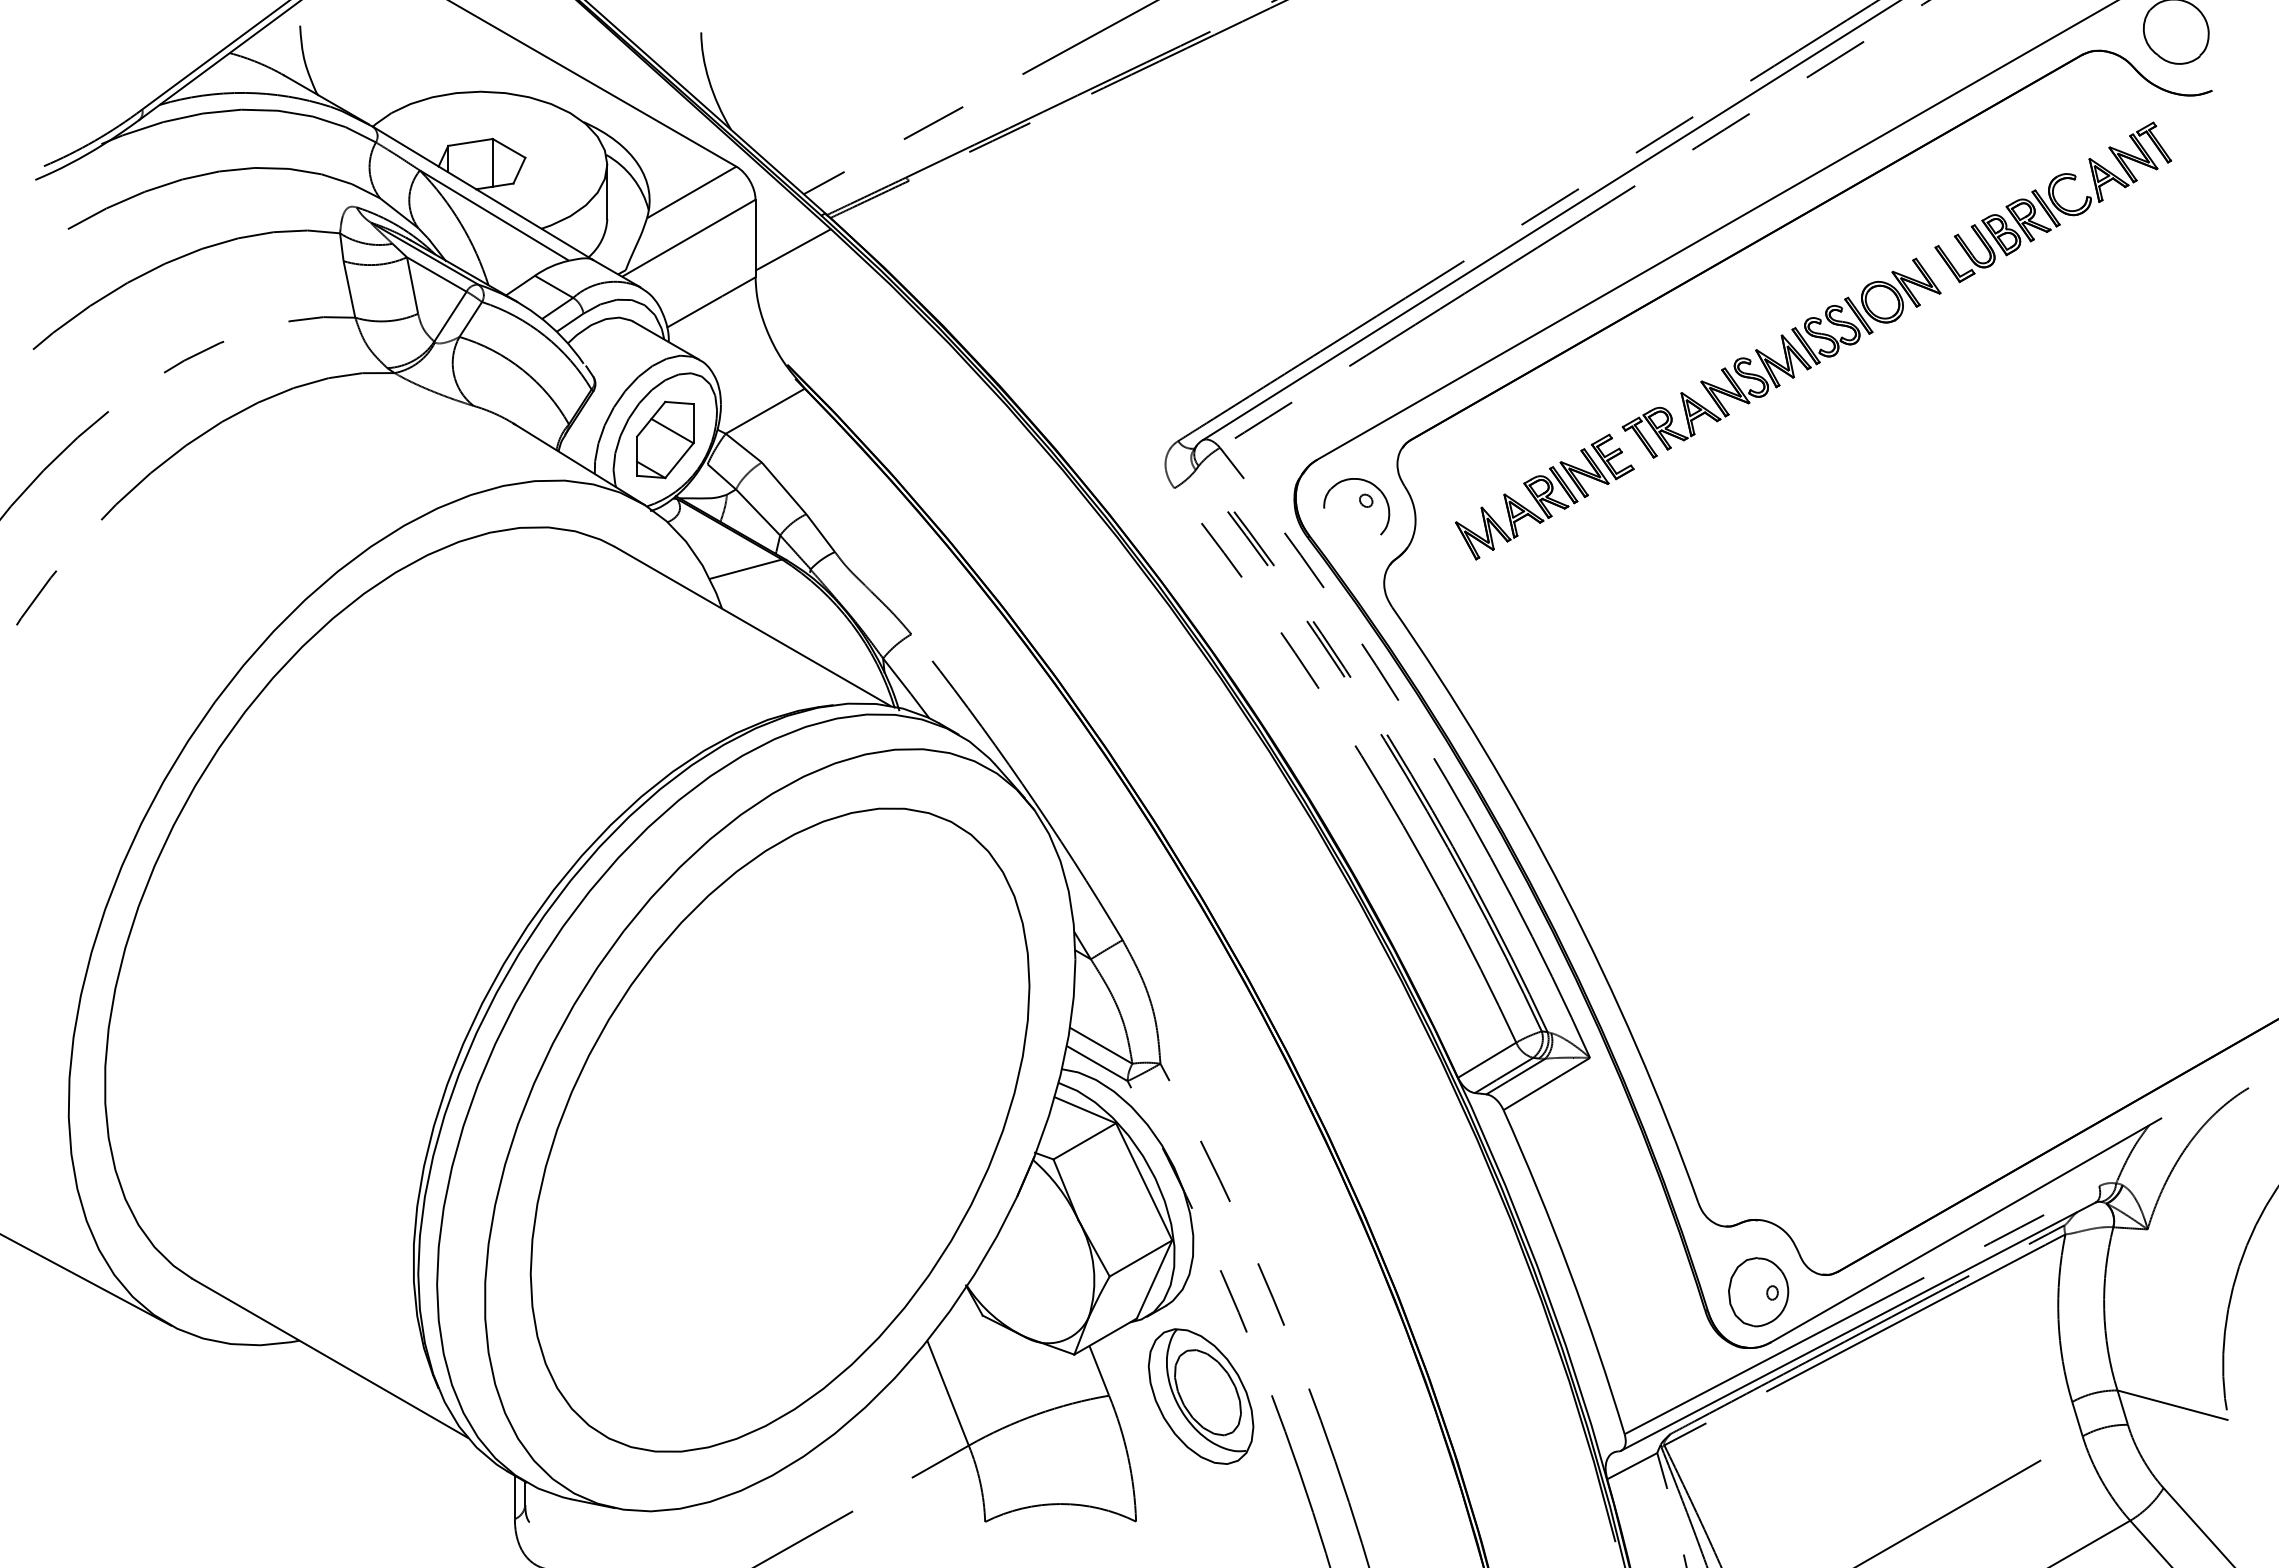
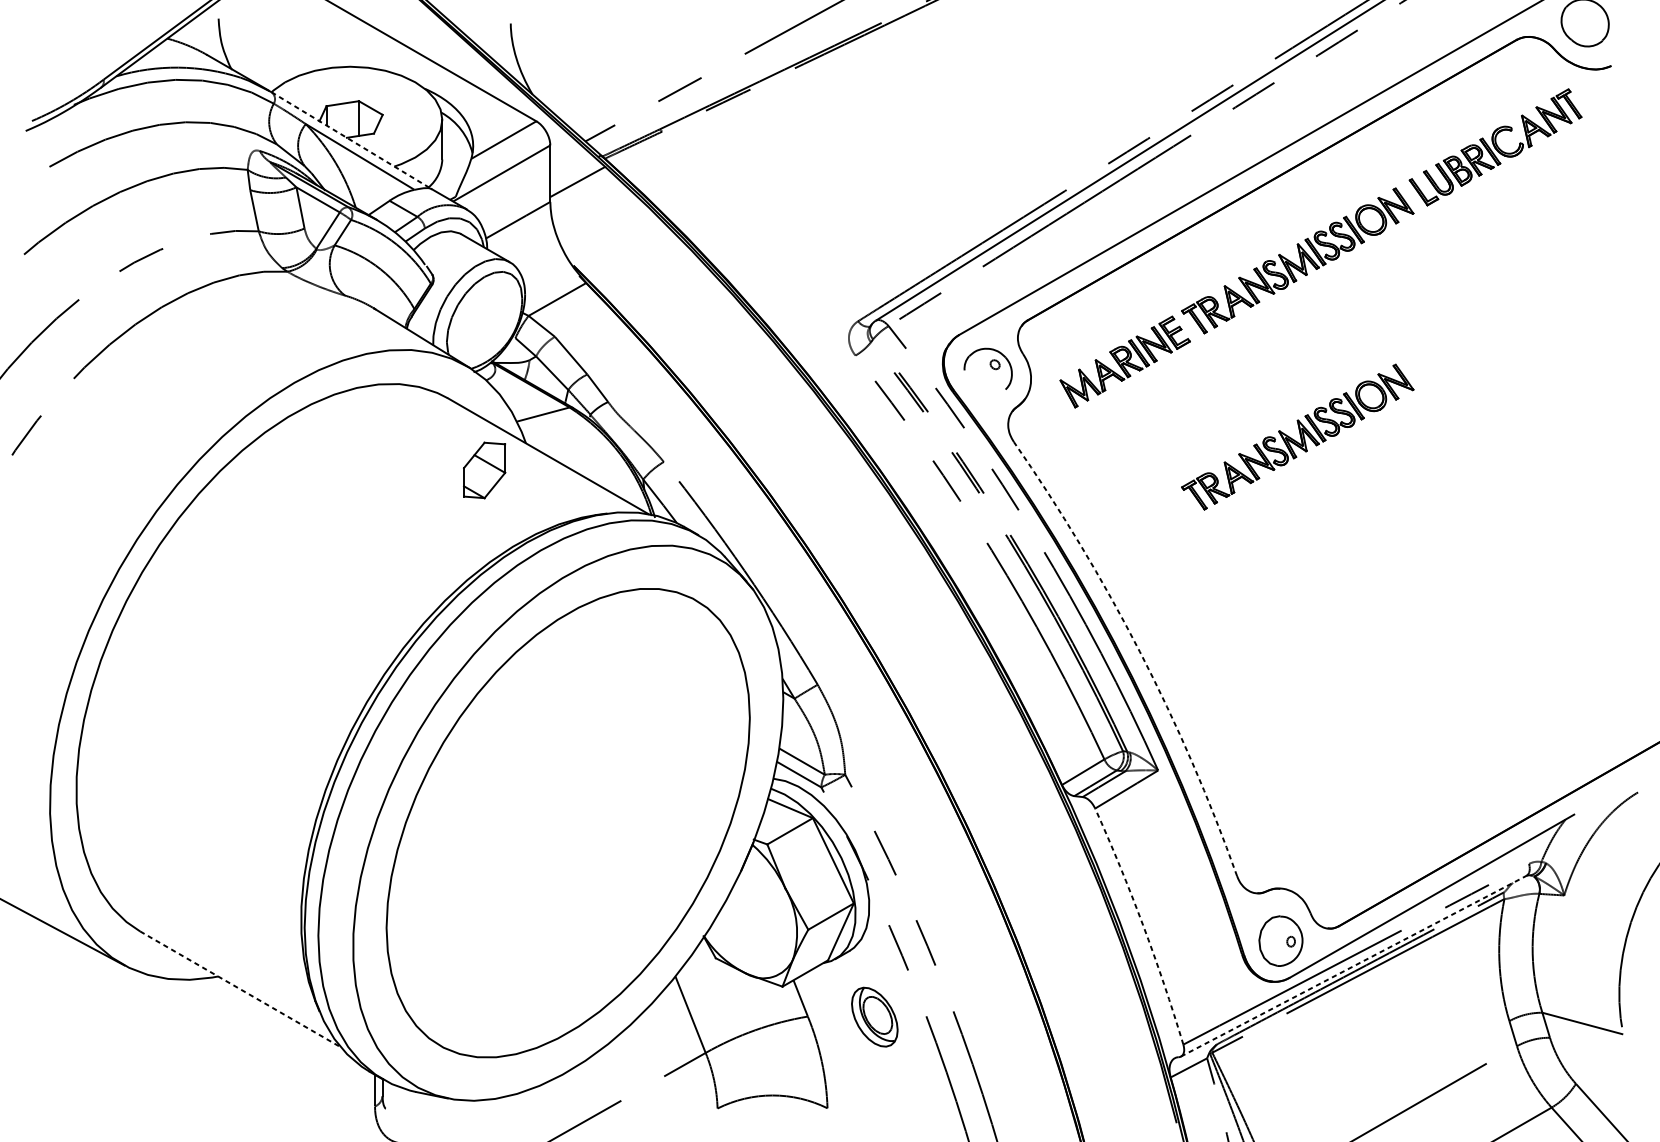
line: (482, 193) -> (351, 140), solid -> dashed
part: (665, 439) -> (484, 470), moved
part: (1781, 599) -> (1297, 436), added
arc: (1564, 894) -> (1139, 651), solid -> dashed
arc: (1569, 1270) -> (1143, 925), solid -> dashed
line: (1858, 1326) -> (1353, 966), solid -> dashed
line: (330, 1358) -> (240, 989), solid -> dashed
part: (1200, 1396) -> (874, 1017), size x0.6

